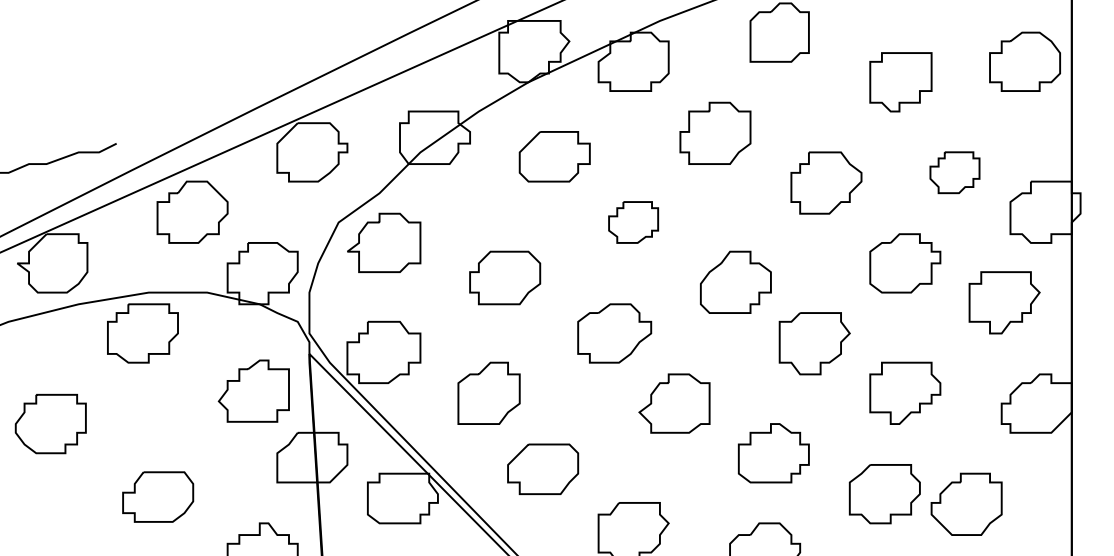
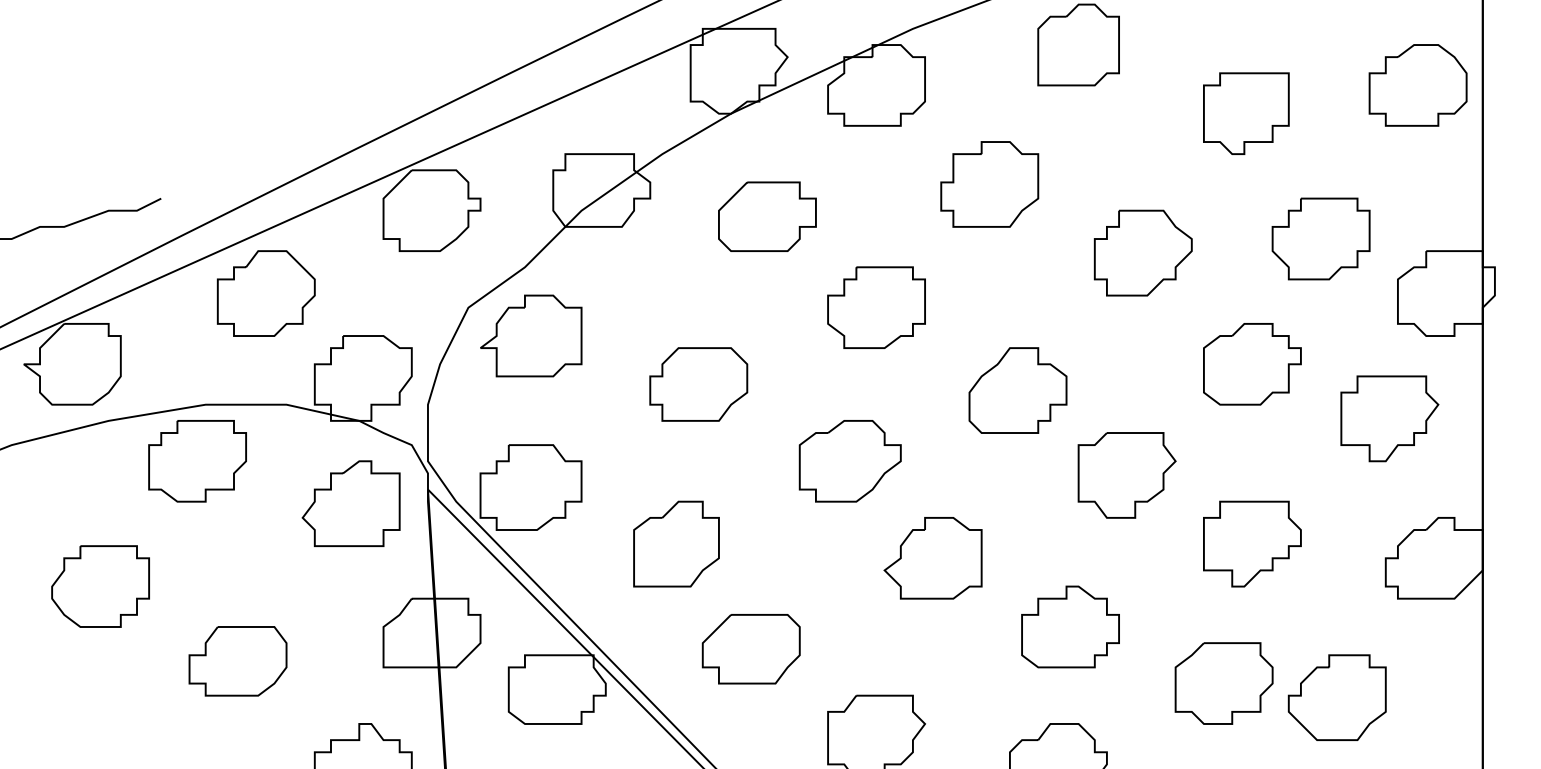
part: (954, 172) -> (1320, 238), size x1.43
part: (633, 222) -> (876, 307), size x1.43
part: (253, 390) -> (350, 502), moved
part: (50, 423) -> (100, 585), moved
part: (158, 496) -> (238, 660), moved

